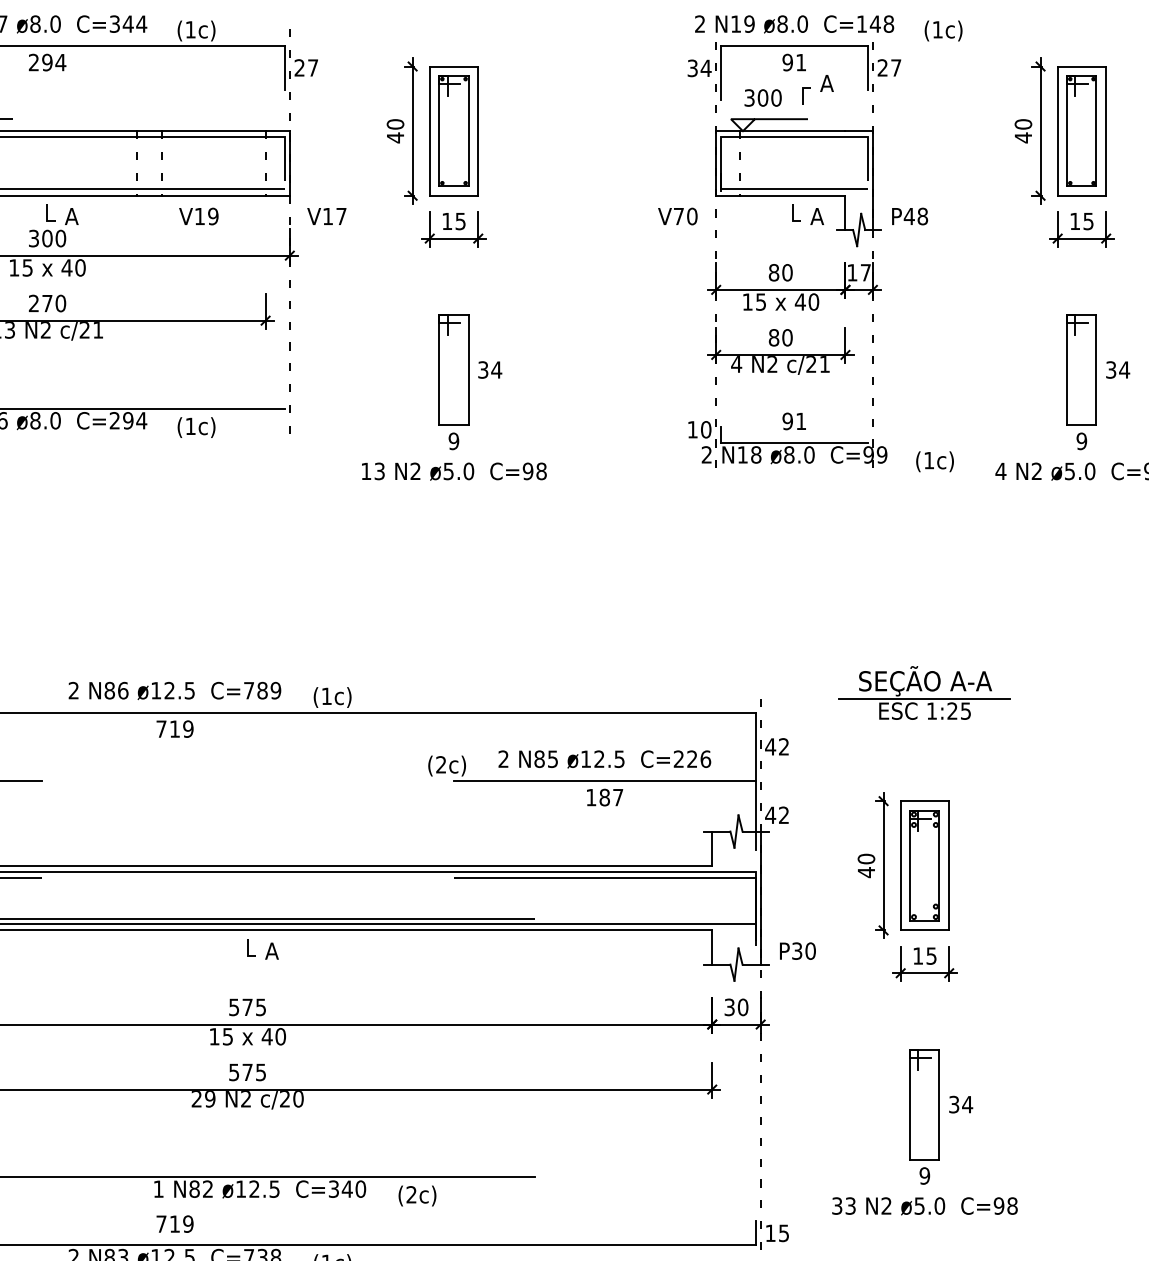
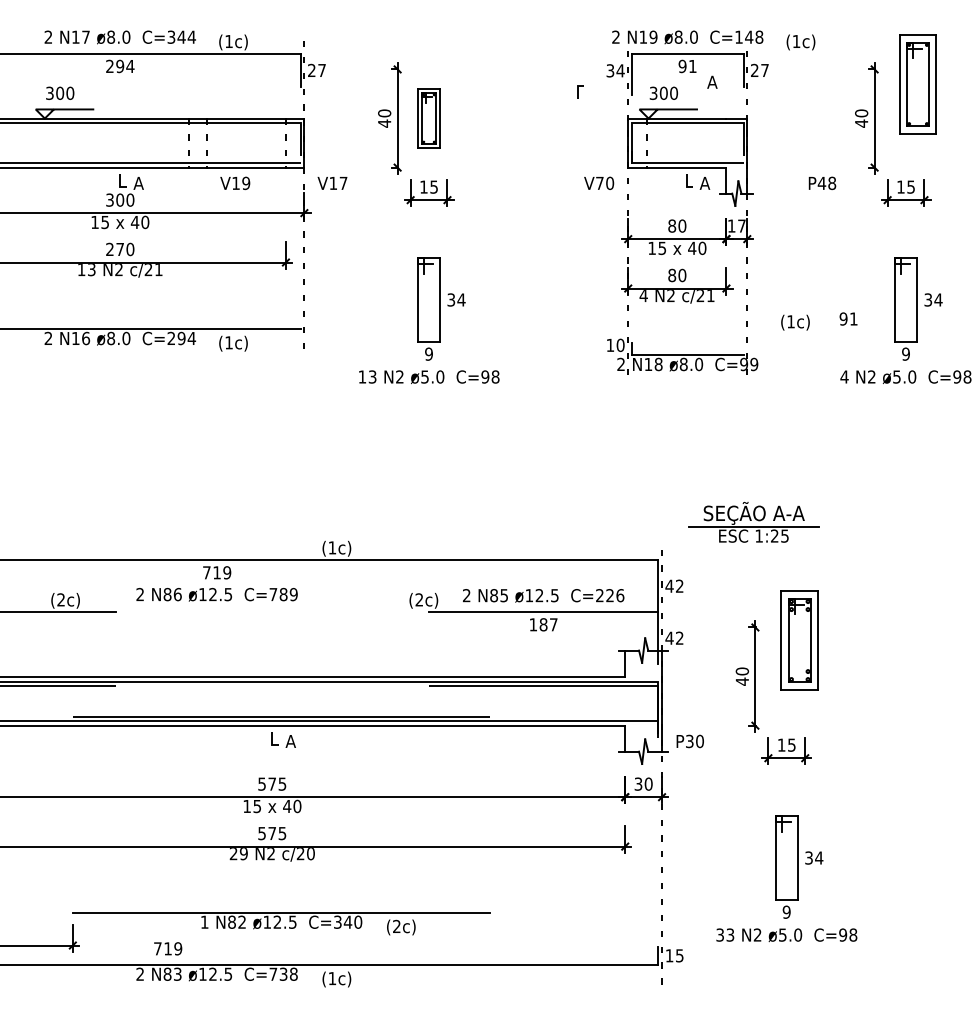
line: (803, 95) -> (578, 91), moved
part: (453, 131) -> (428, 118), size x0.6
part: (1081, 131) -> (917, 84), moved
text: (910, 216) -> (822, 183), moved
text: (794, 420) -> (848, 318), moved
text: (935, 461) -> (795, 322), moved
text: (174, 690) -> (216, 594), moved
part: (924, 693) -> (753, 522), moved
part: (924, 865) -> (799, 640), moved
text: (175, 1223) -> (168, 948), moved

